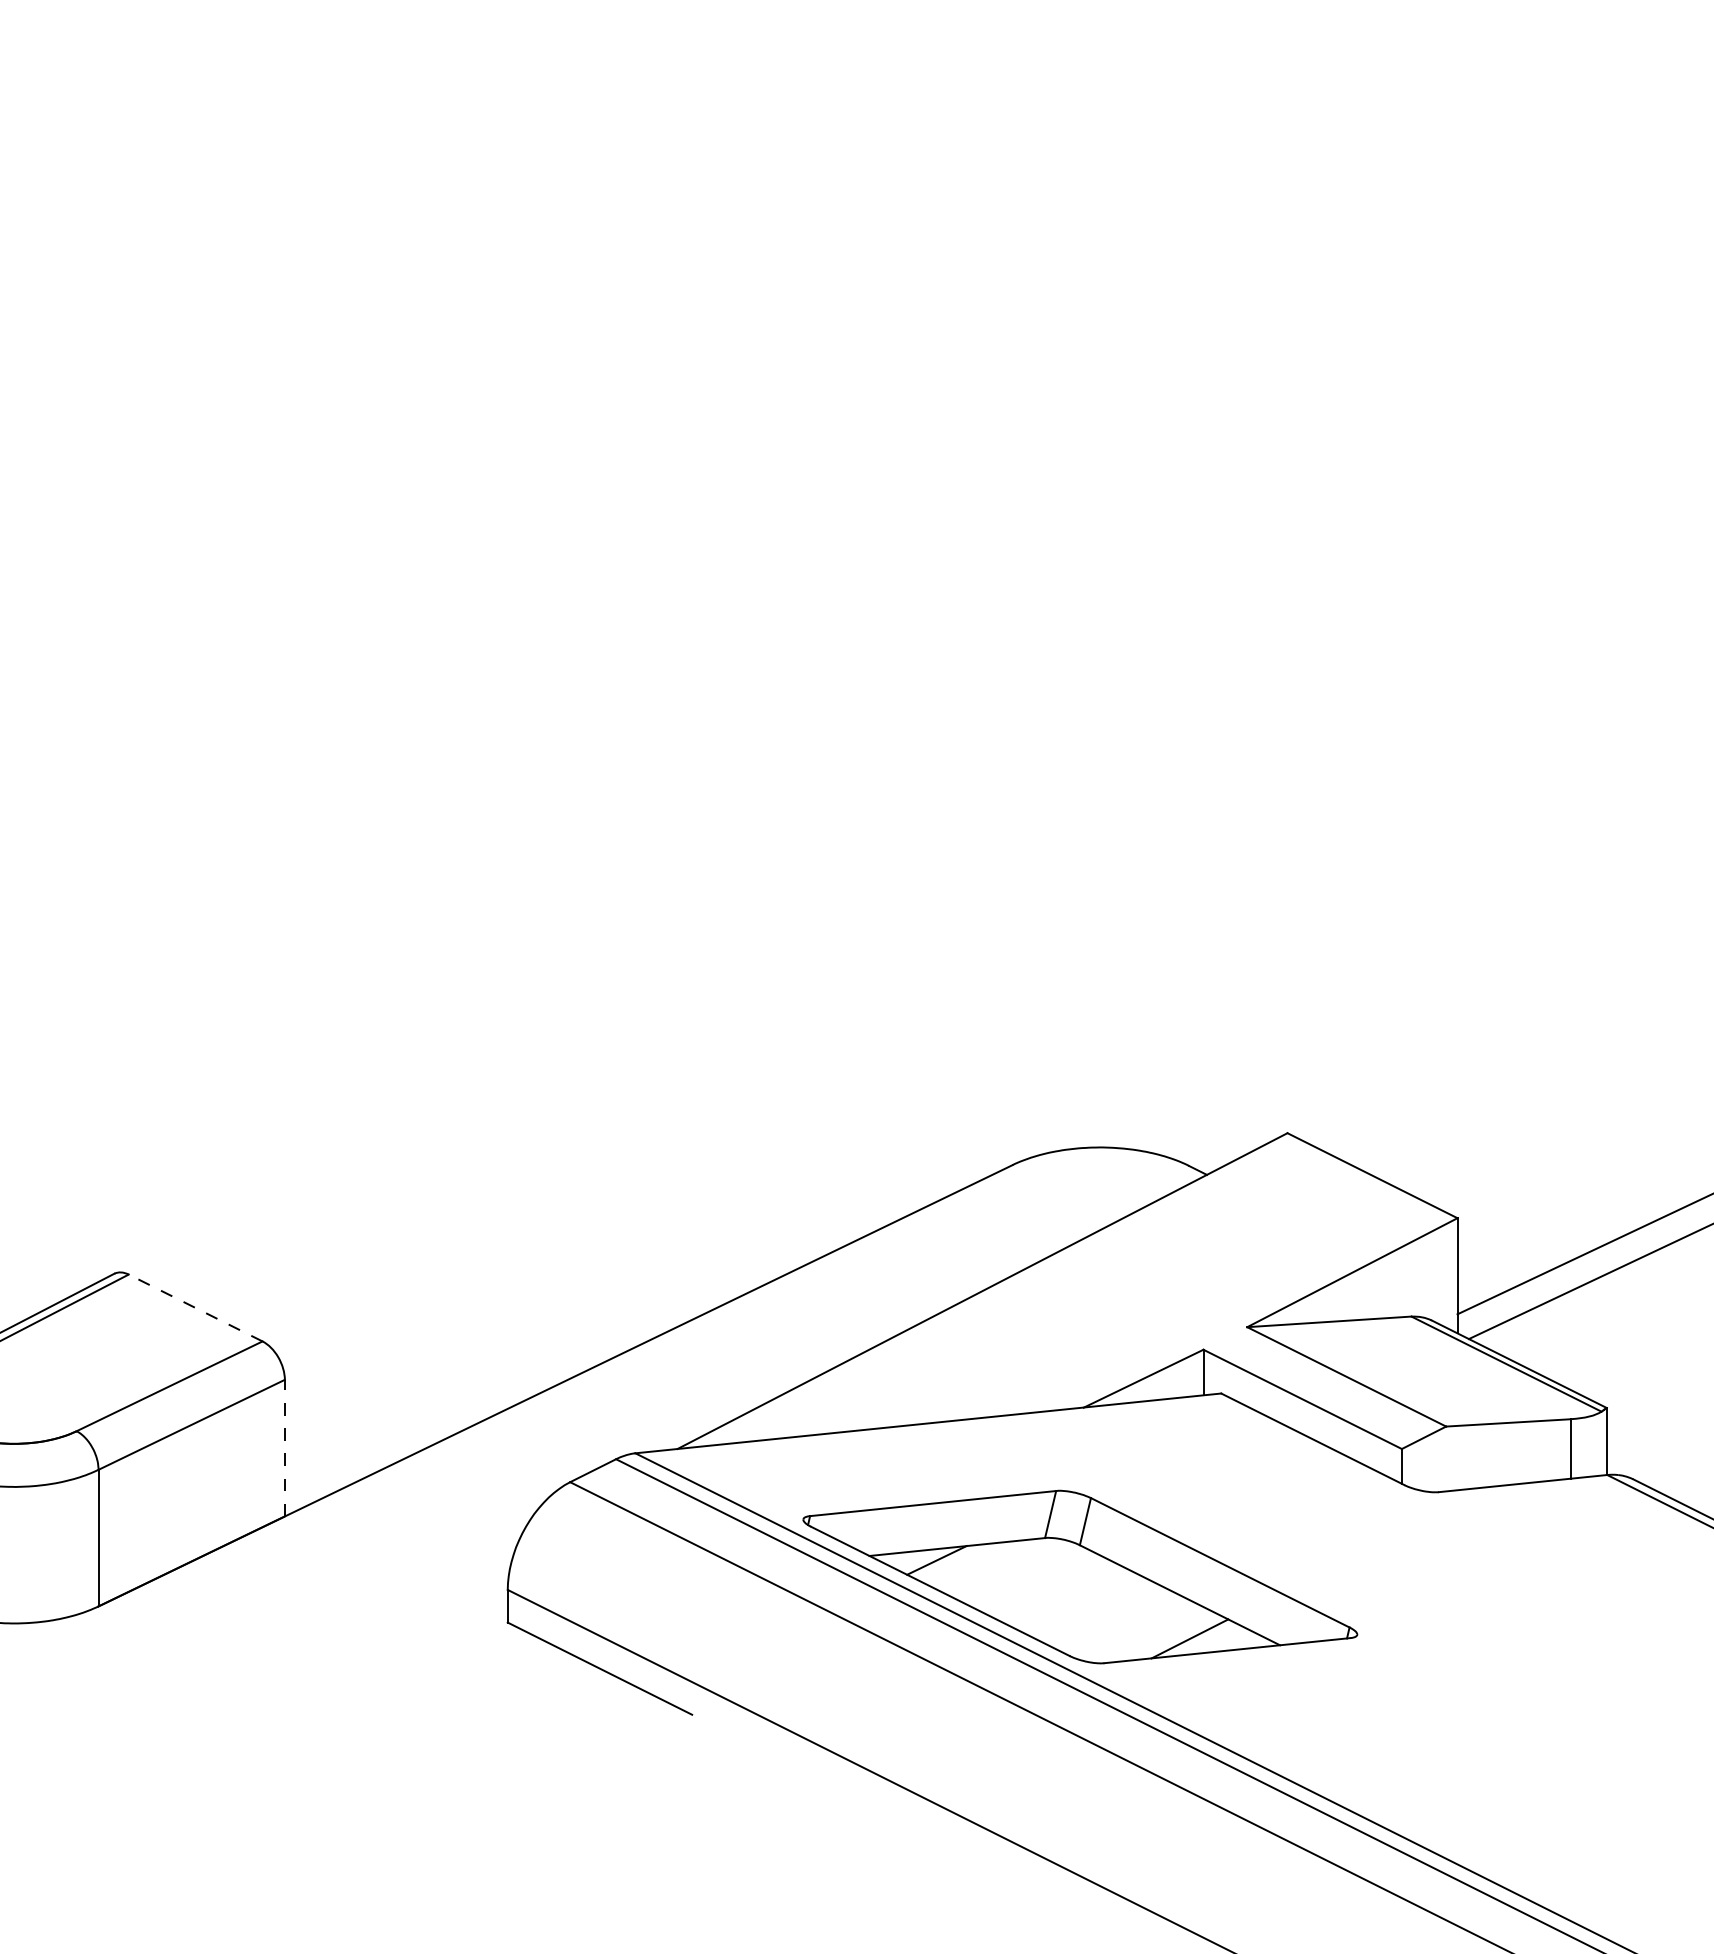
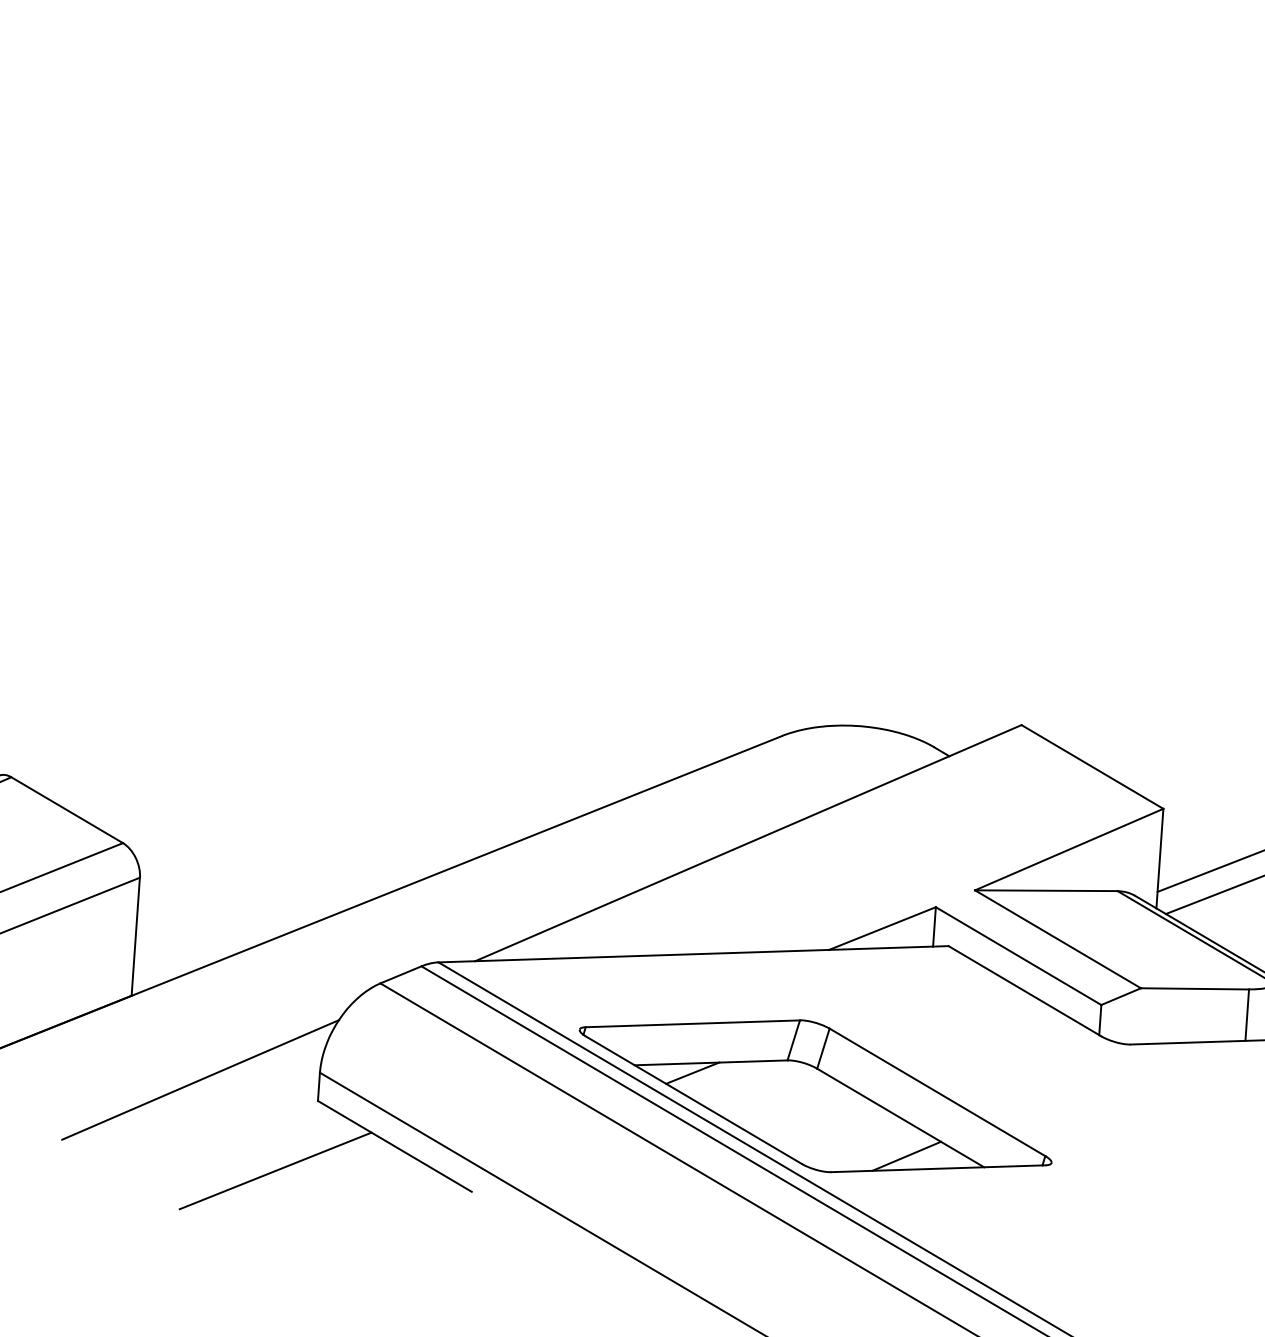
line: (195, 1308) -> (67, 810), dashed -> solid
line: (284, 1447) -> (135, 936), dashed -> solid
line: (370, 1607) -> (200, 1079), added
line: (464, 1706) -> (275, 1170), added

